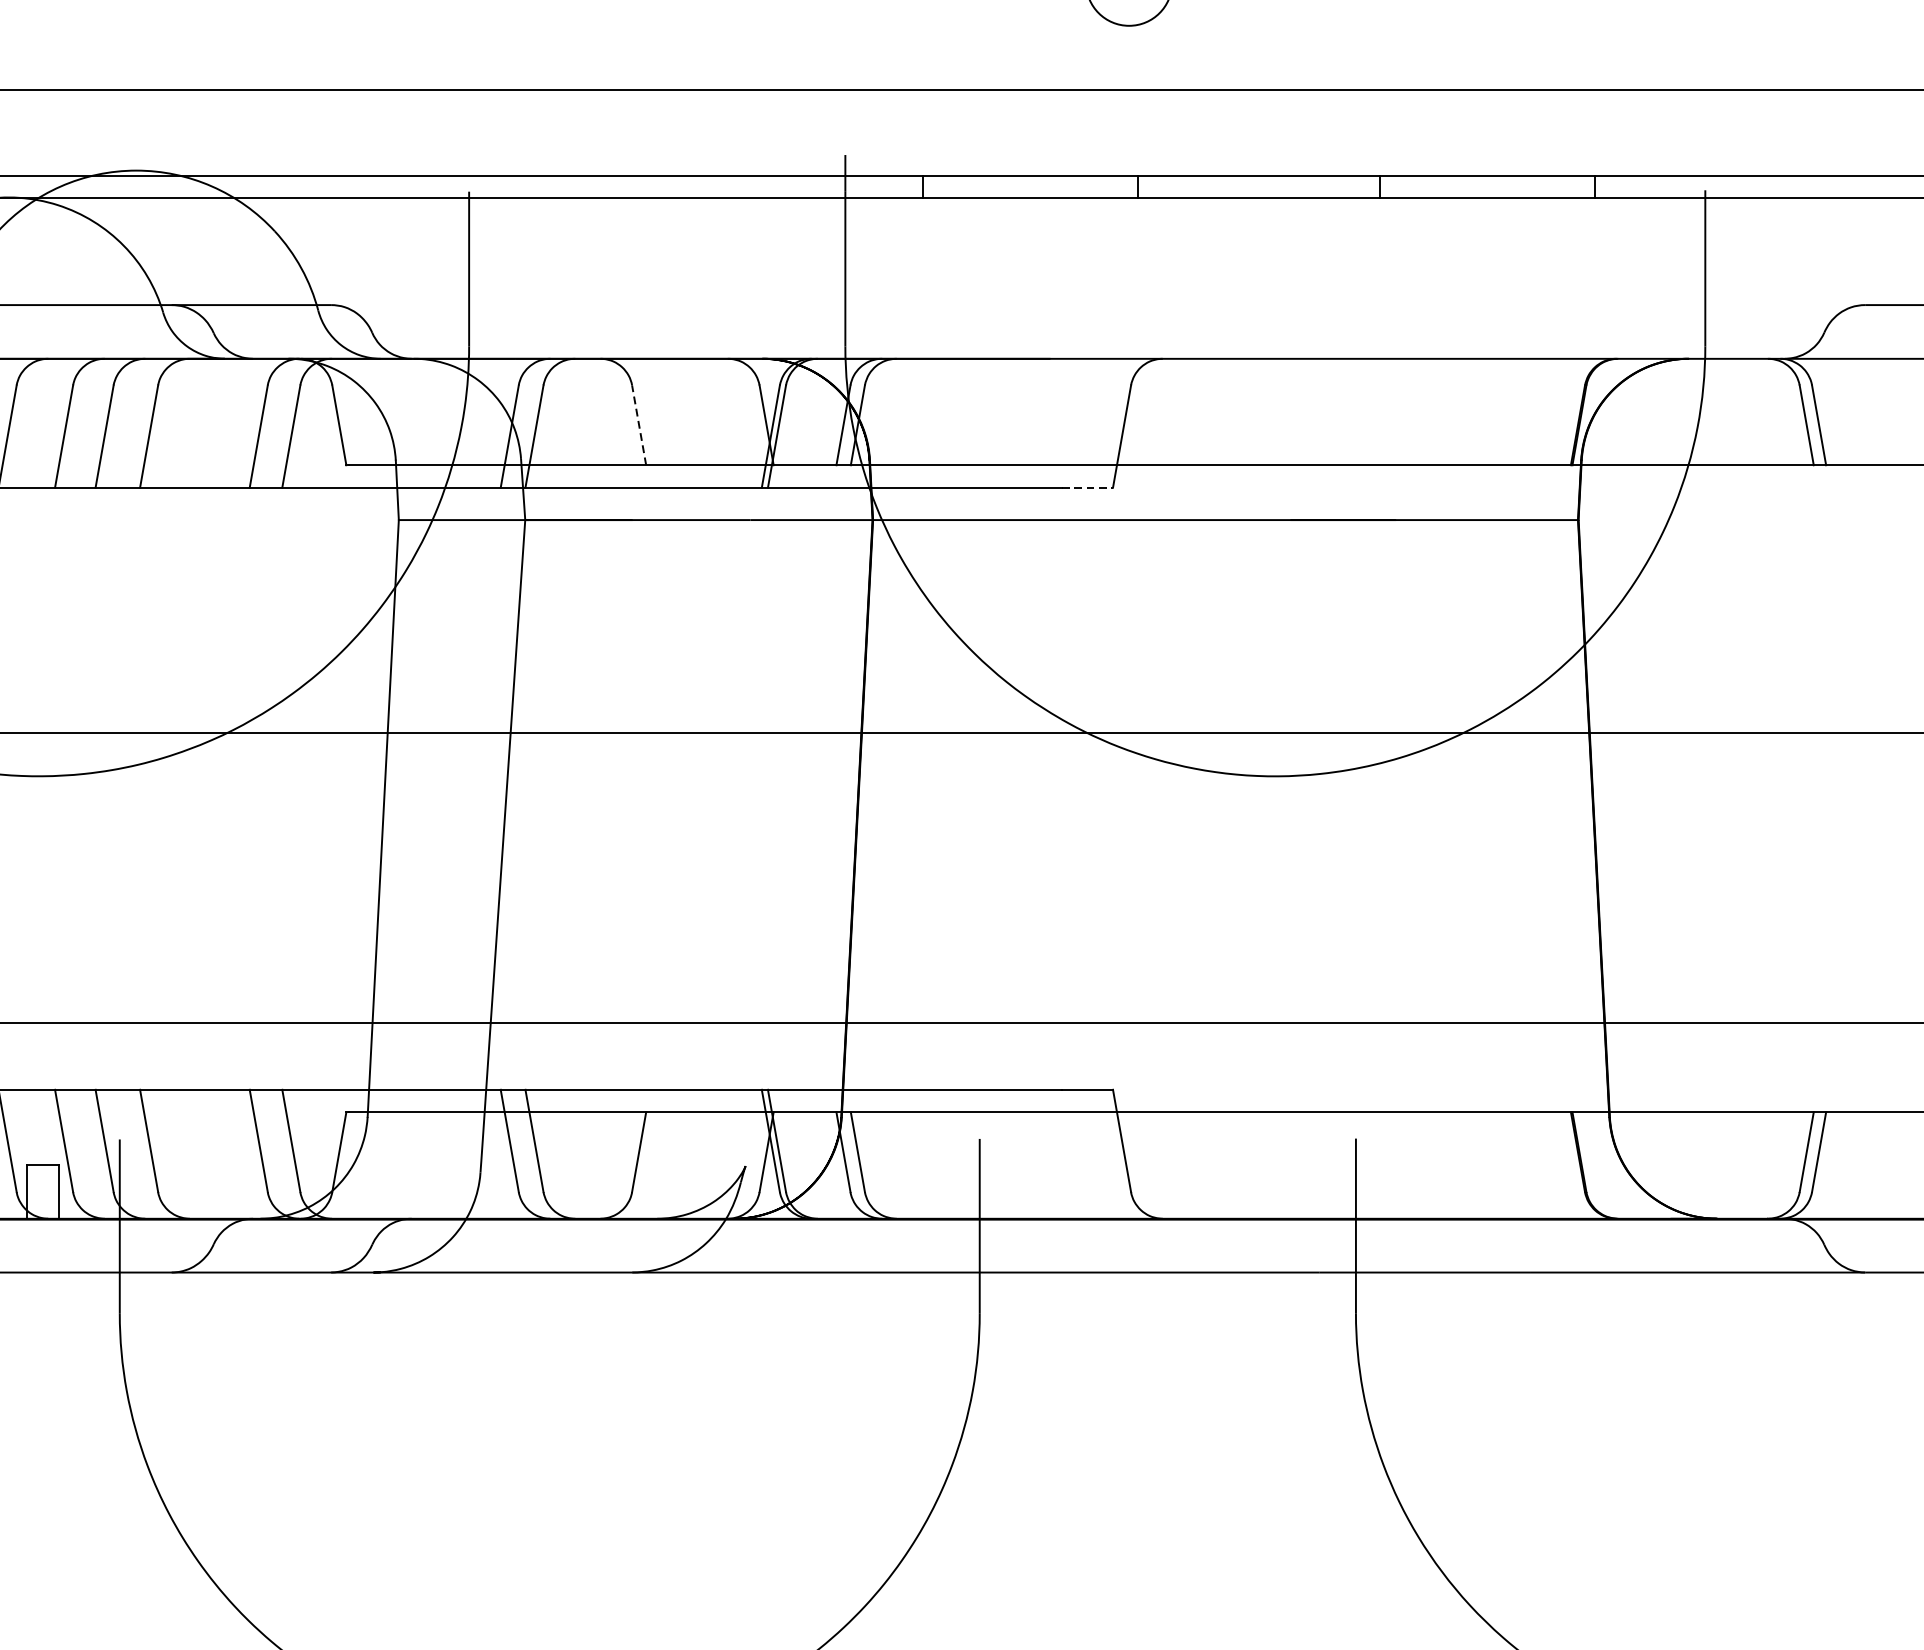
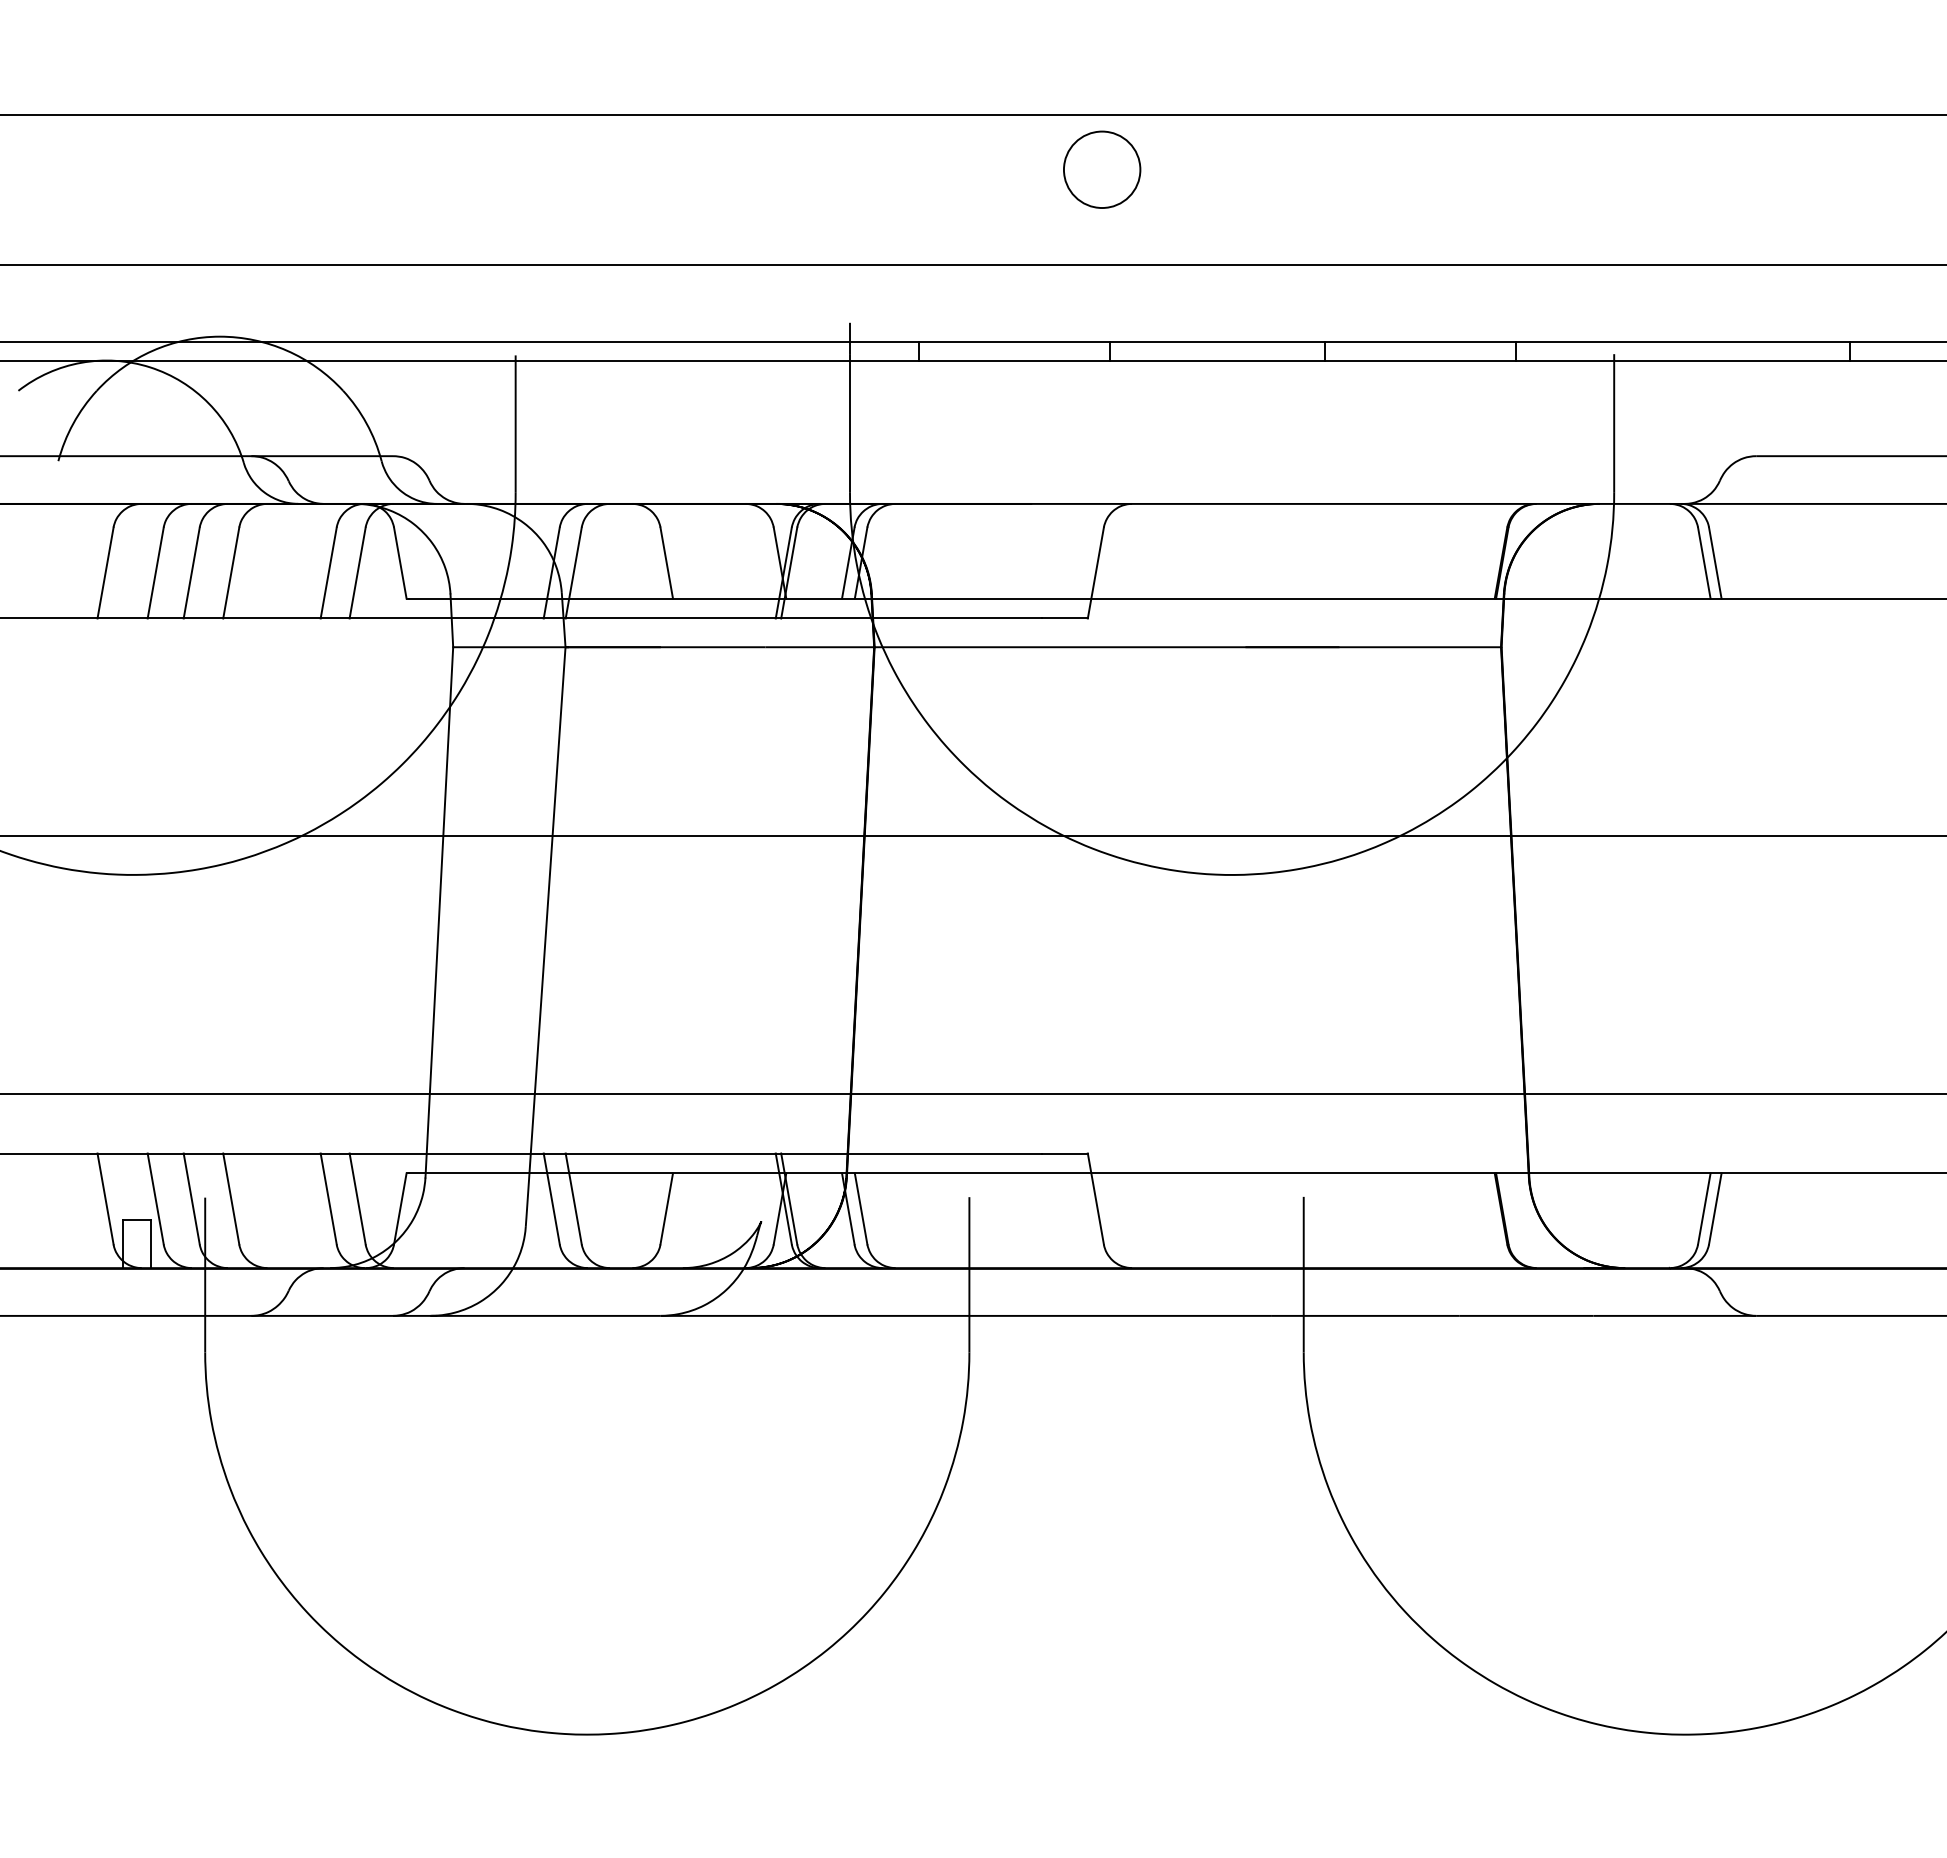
line: (638, 424) -> (666, 562), dashed -> solid
line: (1087, 487) -> (1065, 618), dashed -> solid

